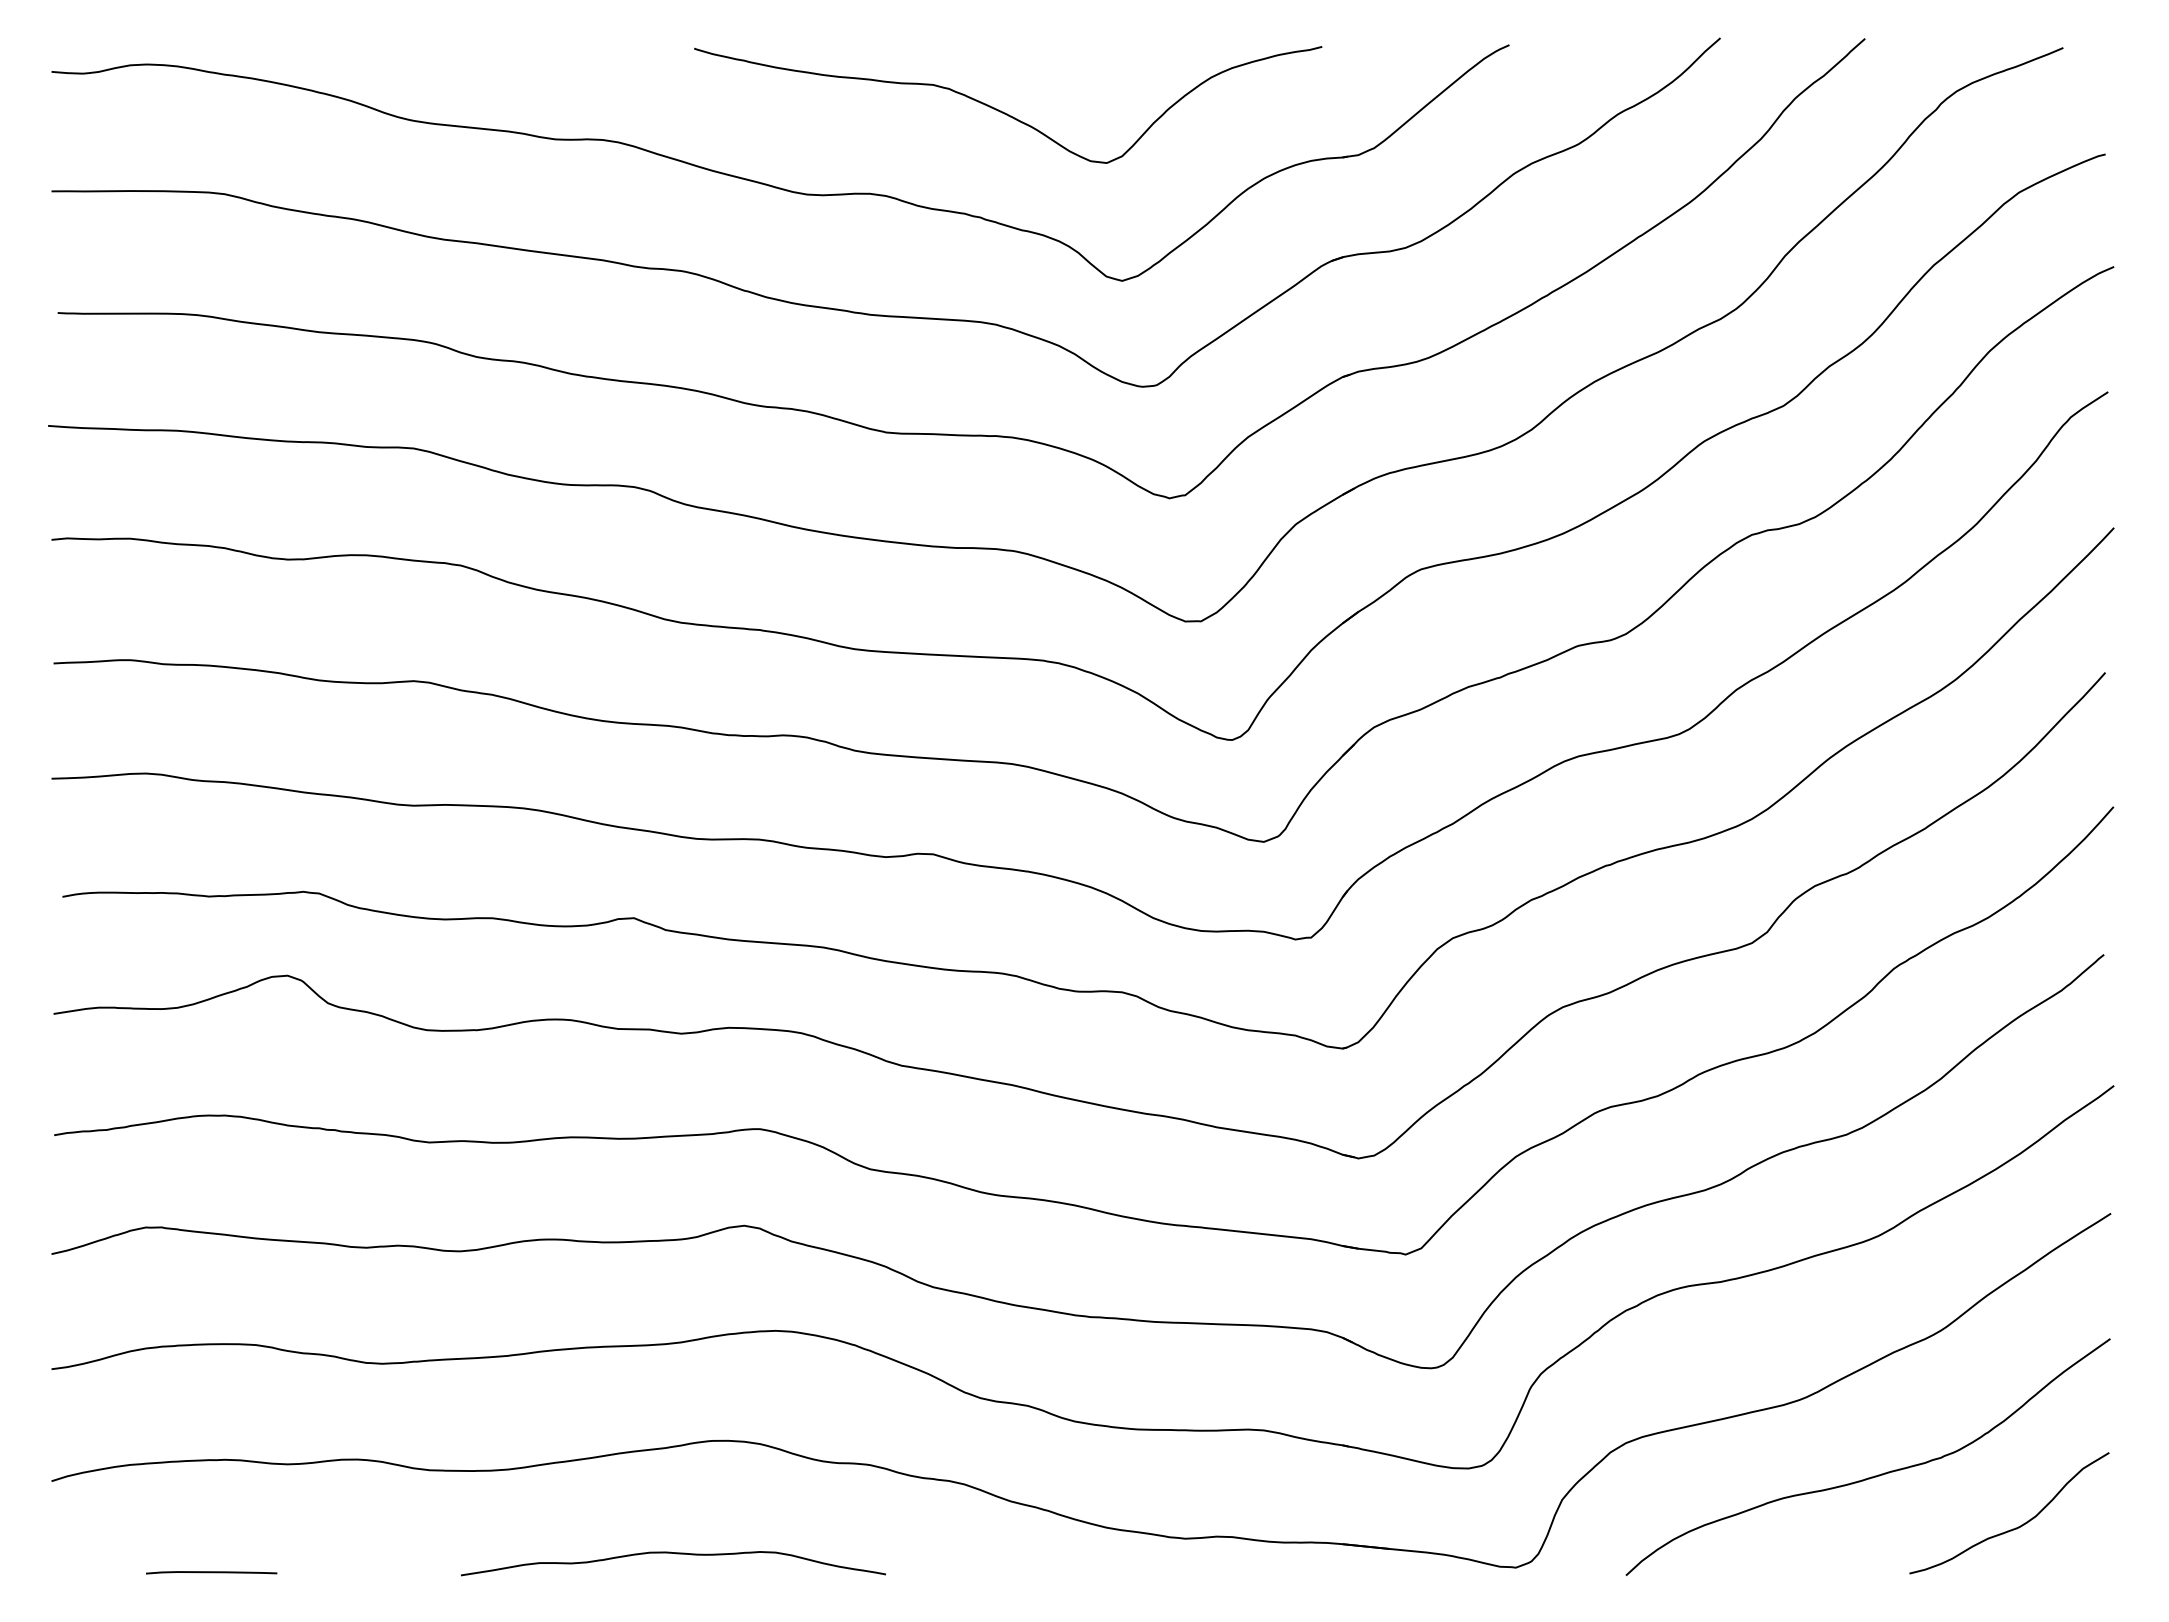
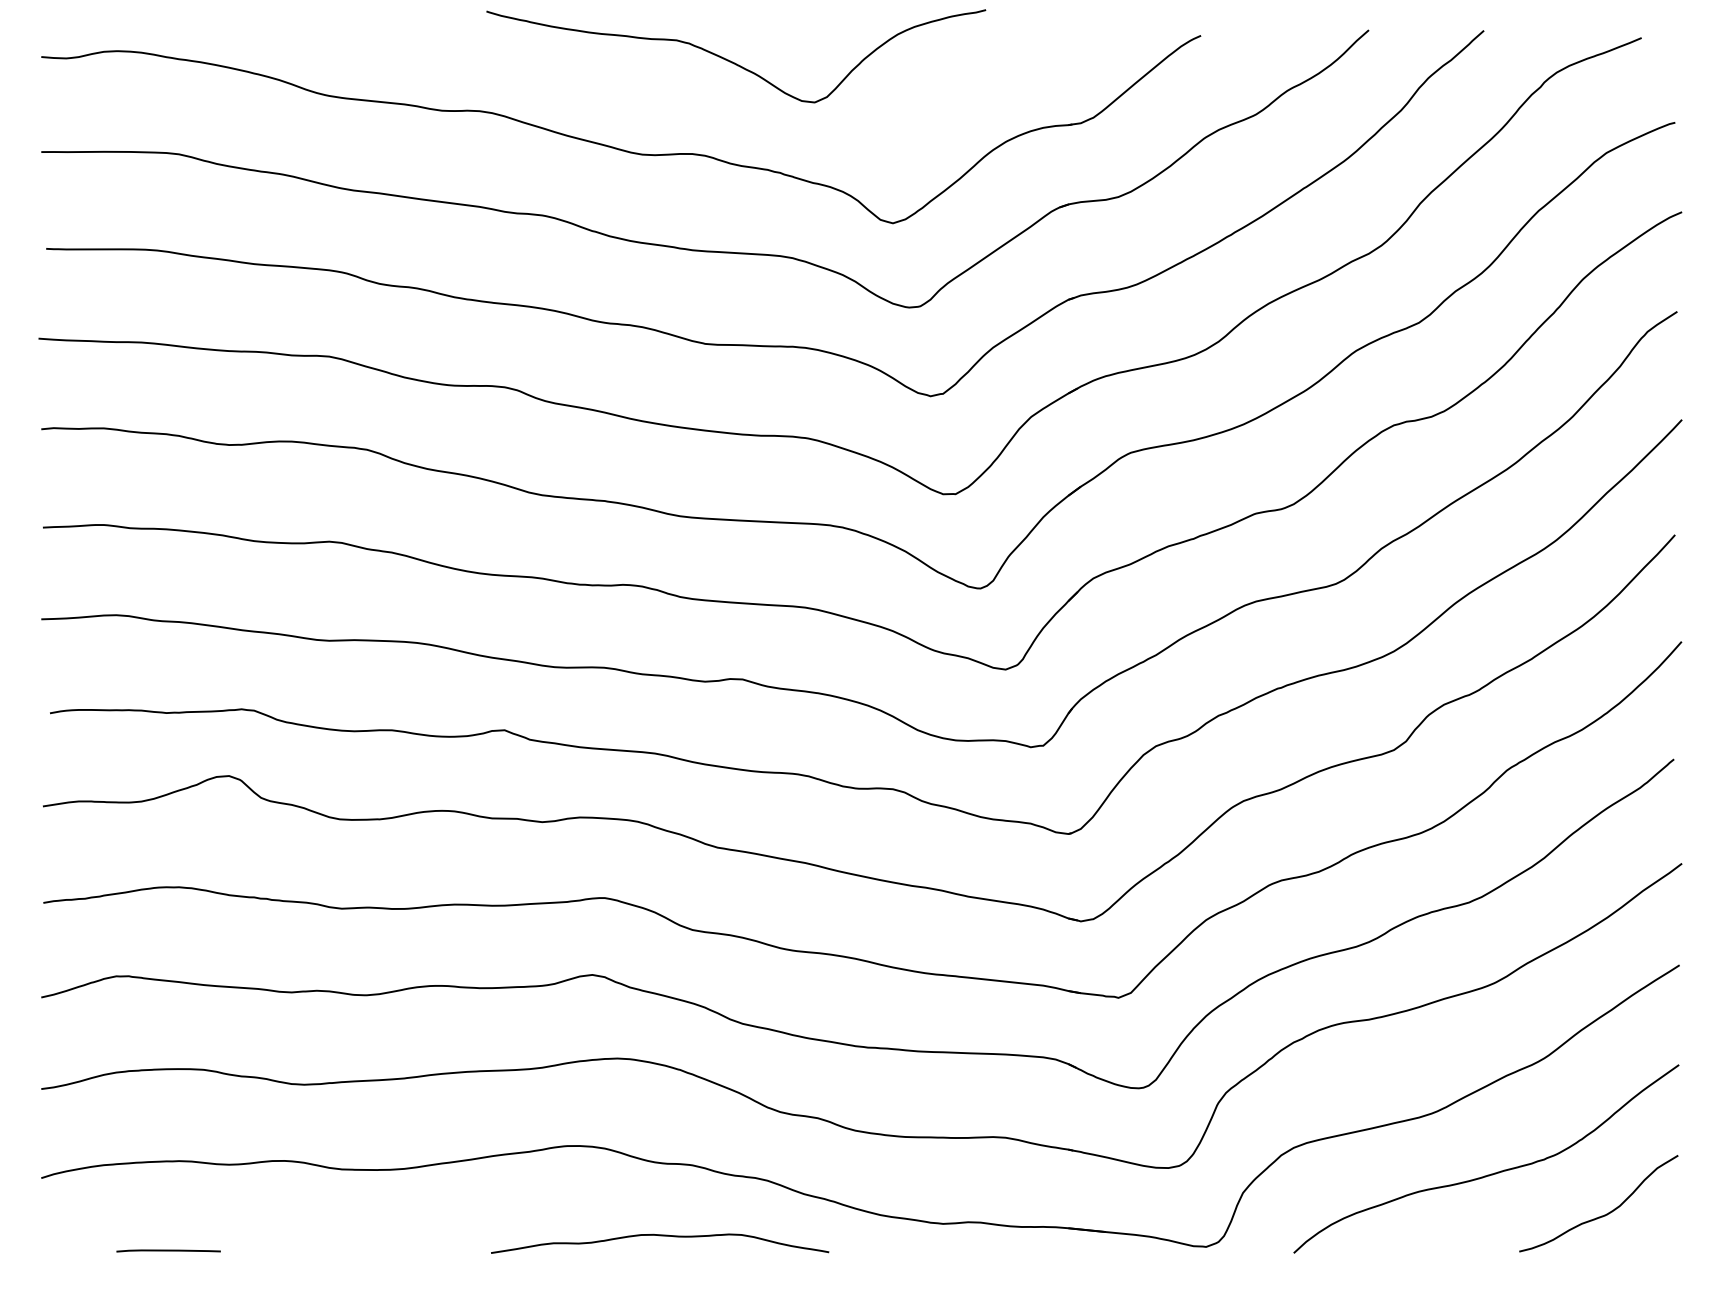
curve: (1005, 112) -> (734, 62), moved
curve: (676, 1554) -> (662, 1236), moved

